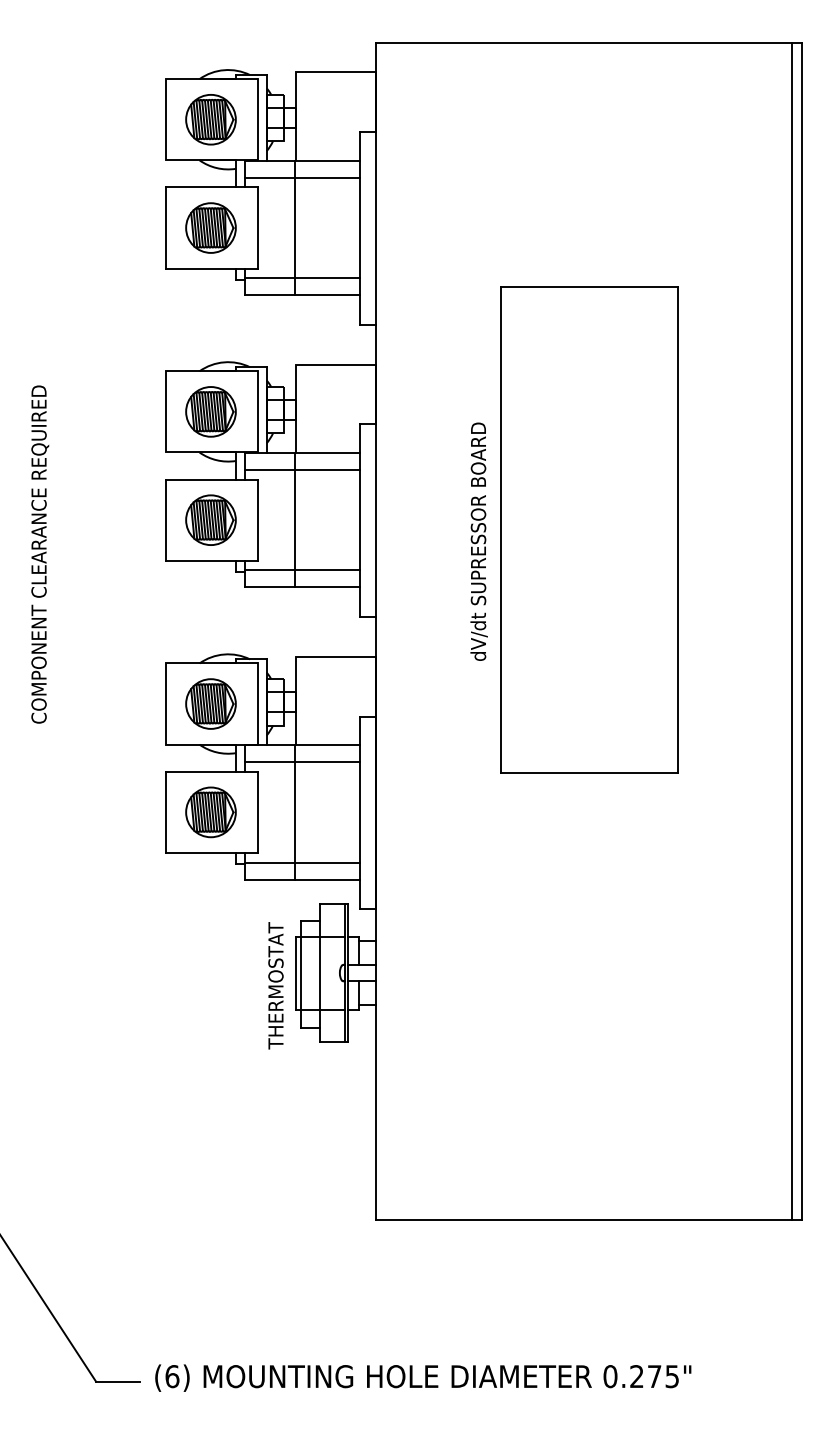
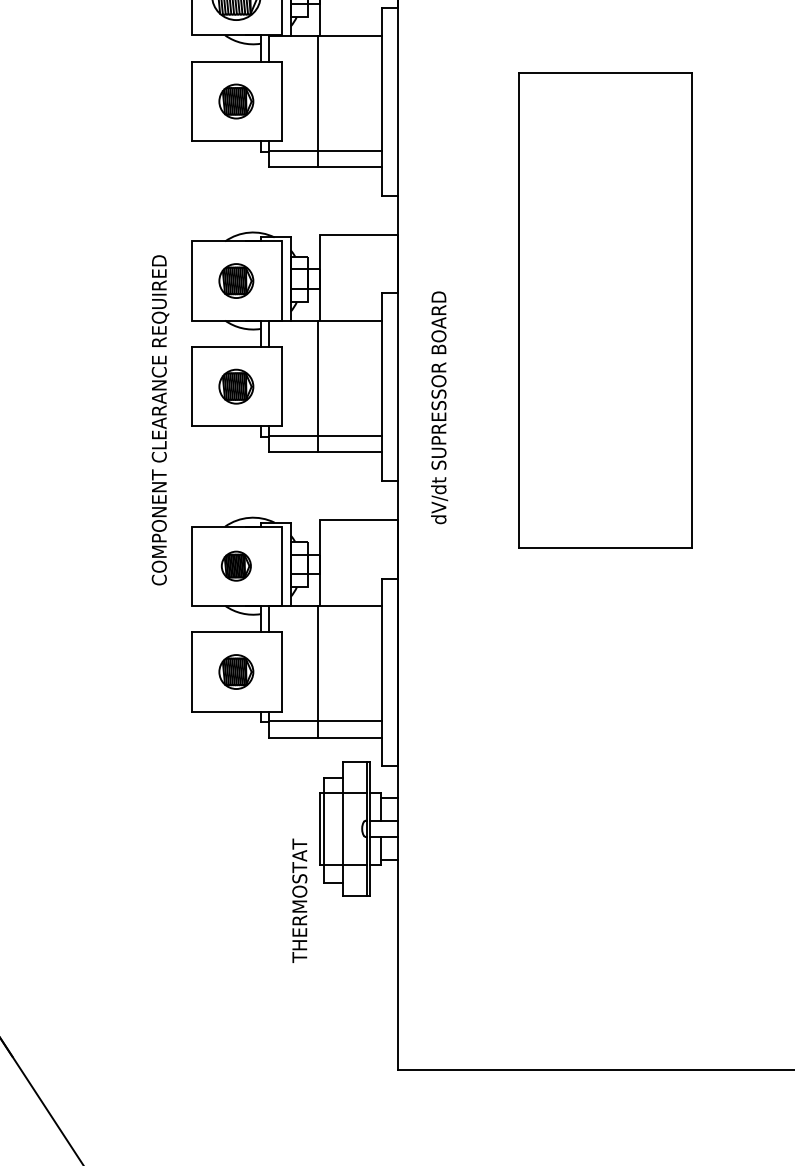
line: (301, 177) -> (324, 52), removed
part: (210, 227) -> (235, 101), size x0.7
part: (210, 411) -> (235, 280), size x0.7
line: (301, 470) -> (324, 338), removed
part: (210, 519) -> (235, 386), size x0.7
part: (589, 529) -> (605, 309), moved
text: (478, 541) -> (438, 407), moved
text: (40, 554) -> (160, 420), moved
part: (210, 703) -> (235, 565), size x0.6
line: (301, 762) -> (324, 623), removed
part: (210, 812) -> (235, 672), size x0.7
text: (275, 985) -> (299, 900), moved

